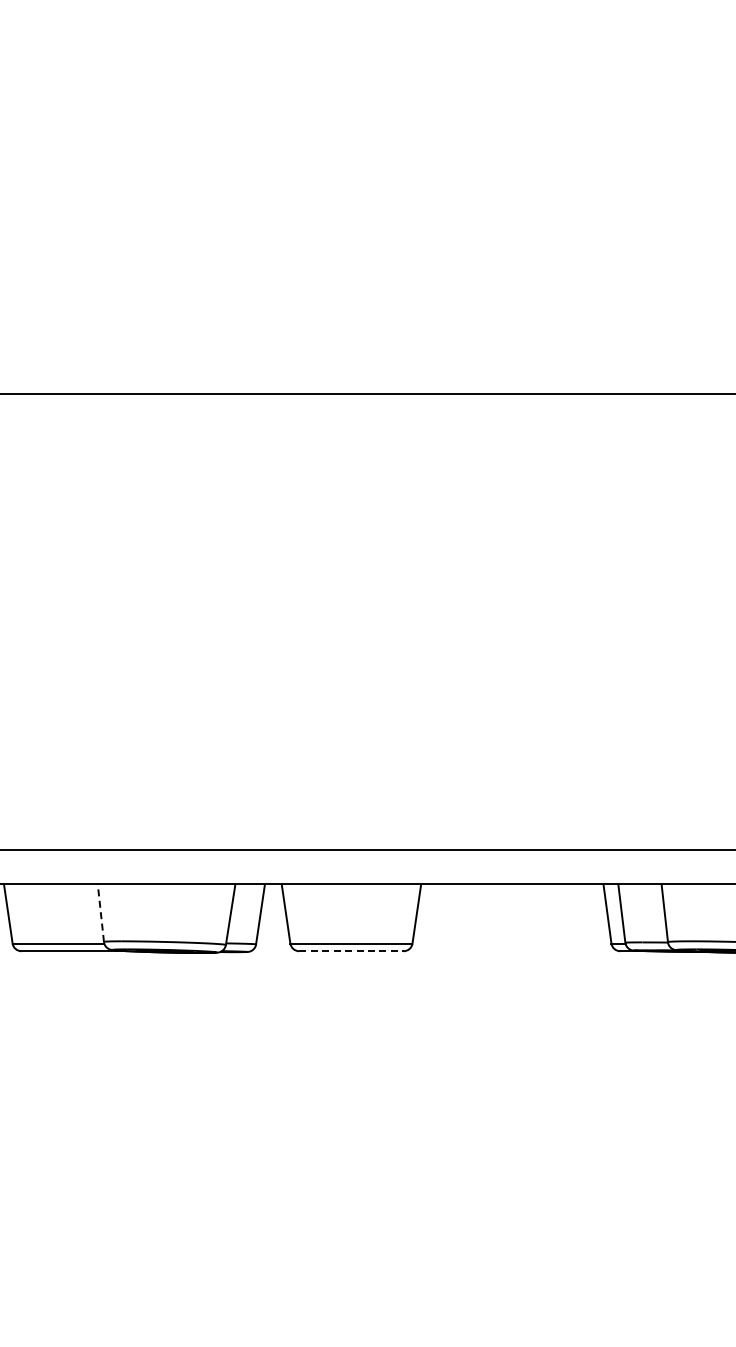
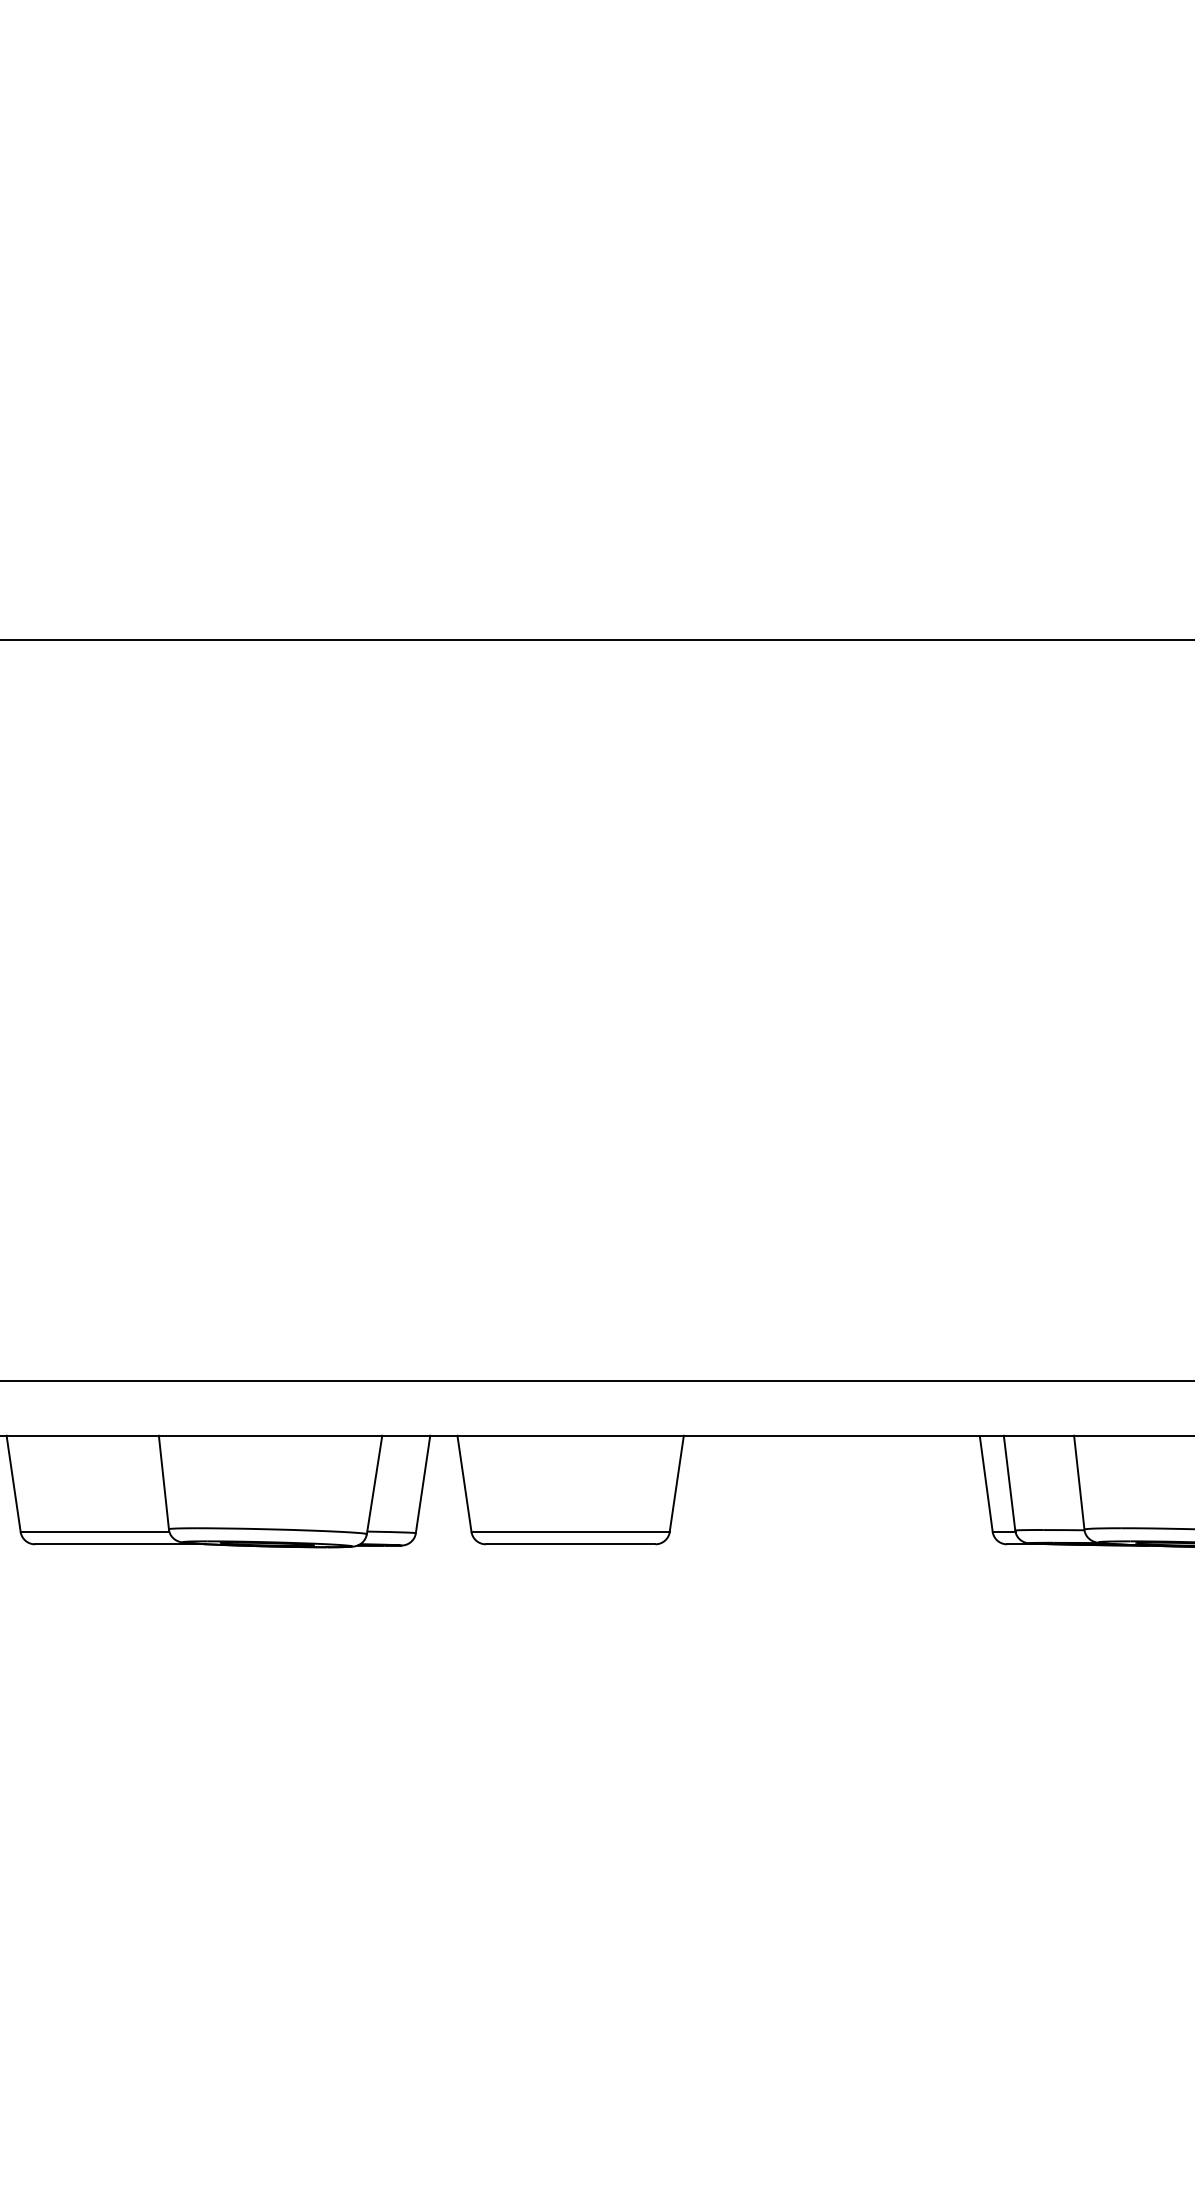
line: (100, 913) -> (163, 1483), dashed -> solid
line: (351, 951) -> (570, 1544), dashed -> solid

